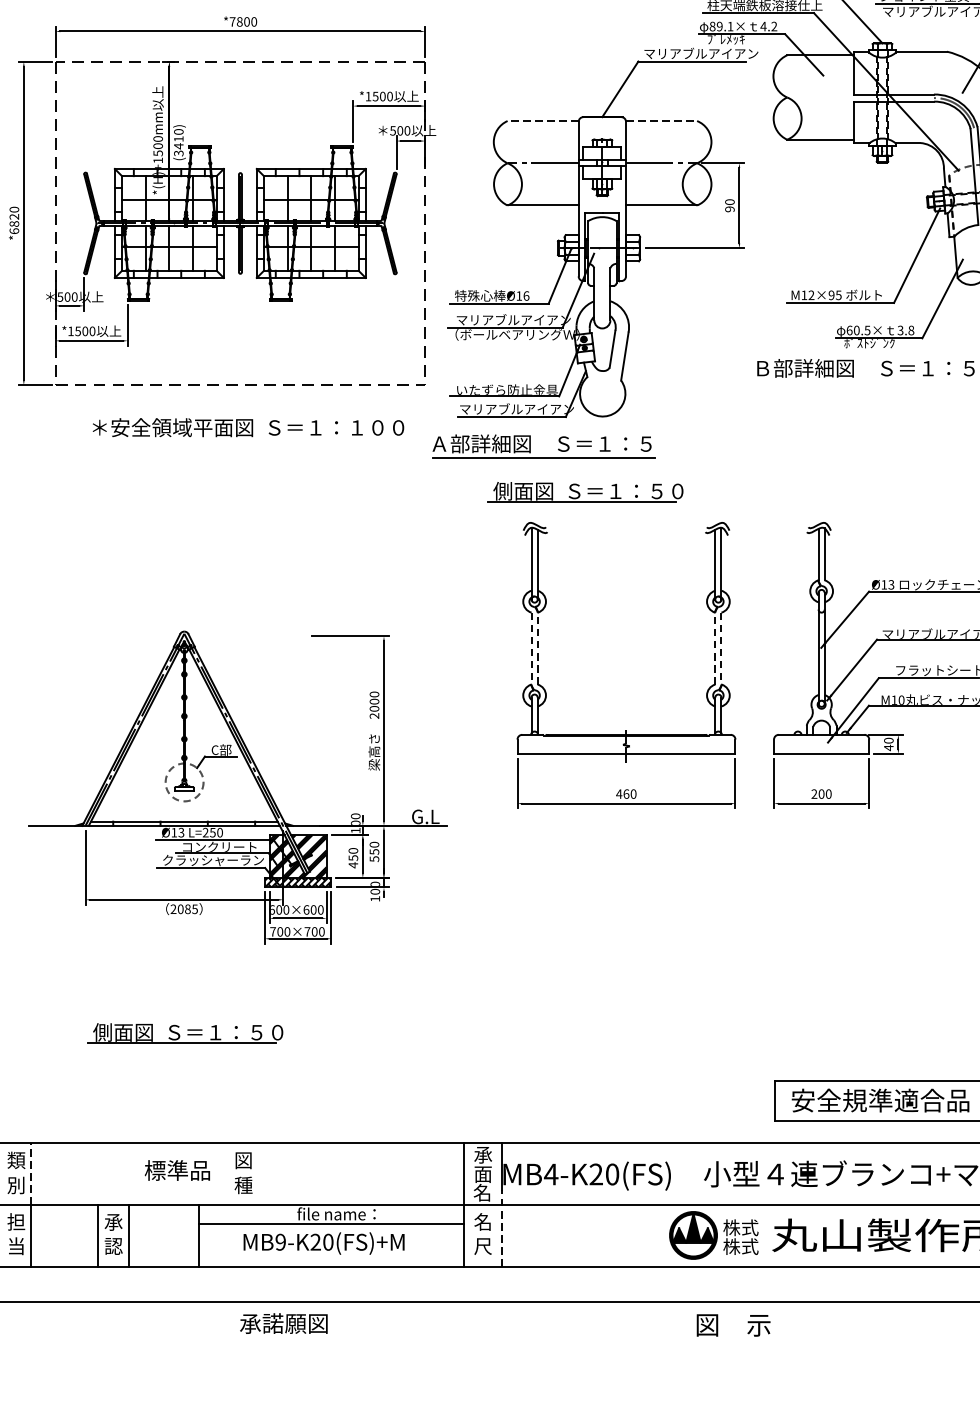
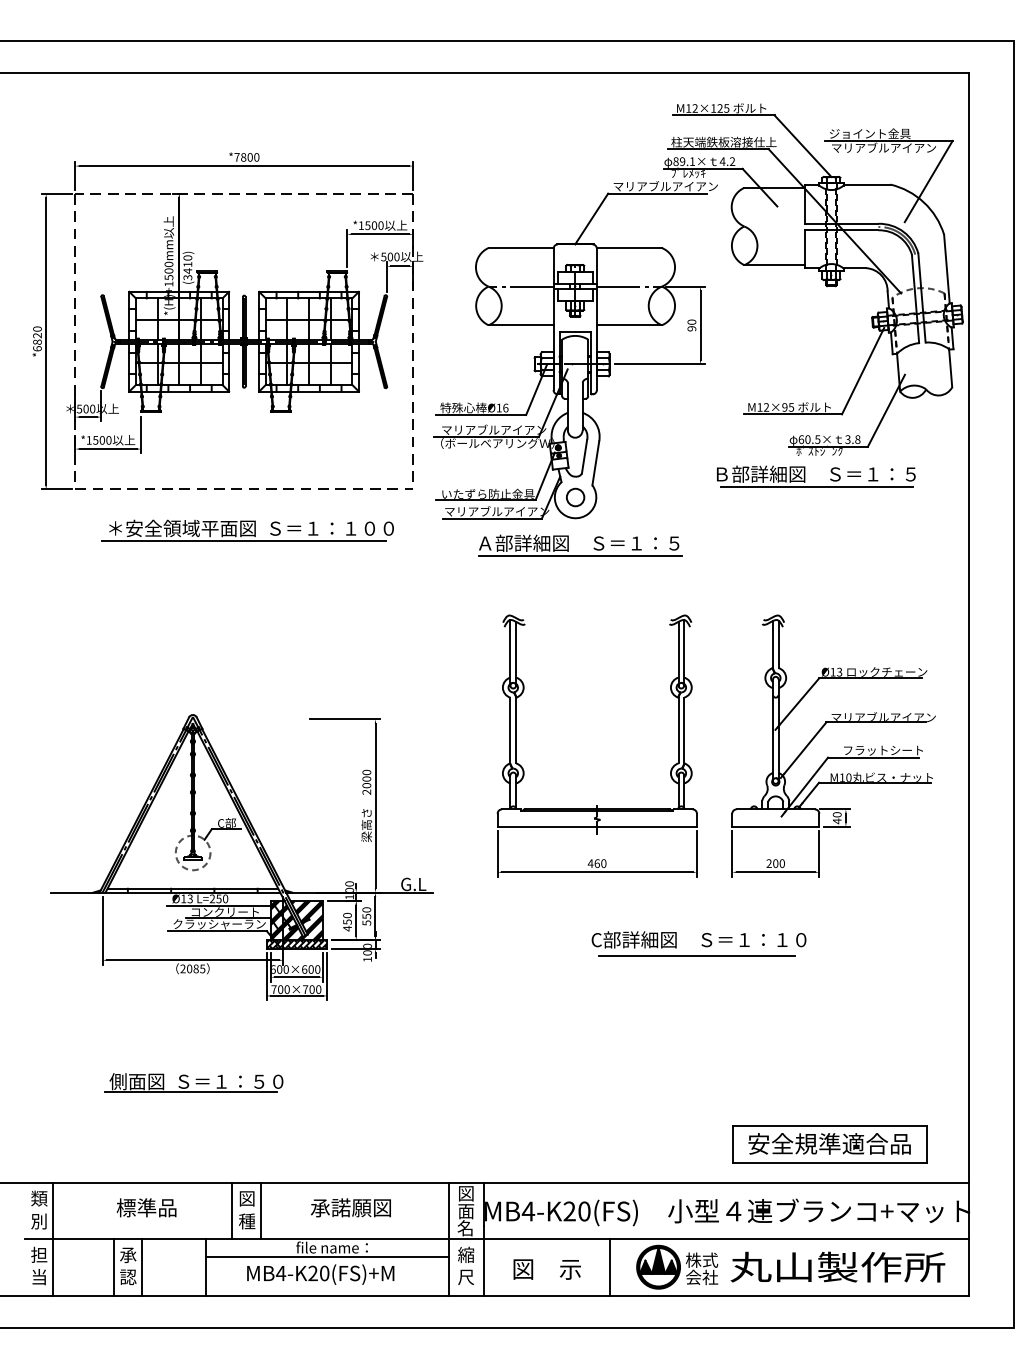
line: (543, 121) -> (521, 248), dashed -> solid
line: (661, 121) -> (629, 248), dashed -> solid
line: (866, 382) -> (816, 487), added
circle: (602, 393) -> (575, 497), added
line: (239, 441) -> (243, 541), added
part: (543, 457) -> (580, 555), moved
part: (585, 492) -> (559, 587), removed
line: (531, 648) -> (510, 730), dashed -> solid
line: (538, 648) -> (516, 730), dashed -> solid
line: (715, 648) -> (678, 730), dashed -> solid
line: (721, 648) -> (684, 730), dashed -> solid
part: (737, 881) -> (698, 943), added
text: (483, 1154) -> (466, 1193), 承 -> 図
text: (177, 1170) -> (146, 1207), moved
line: (30, 1173) -> (52, 1210), dashed -> solid
line: (227, 1174) -> (232, 1211), added
line: (258, 1174) -> (260, 1211), added
text: (483, 1221) -> (466, 1254), 名 -> 縮
line: (502, 1228) -> (483, 1260), dashed -> solid
line: (640, 1235) -> (610, 1267), added
text: (280, 1242) -> (280, 1273), MB9-K20(FS)+M -> MB4-K20(FS)+M
text: (741, 1246) -> (702, 1277), 株式 -> 会社
text: (283, 1323) -> (350, 1207), moved
text: (732, 1325) -> (546, 1269), moved

